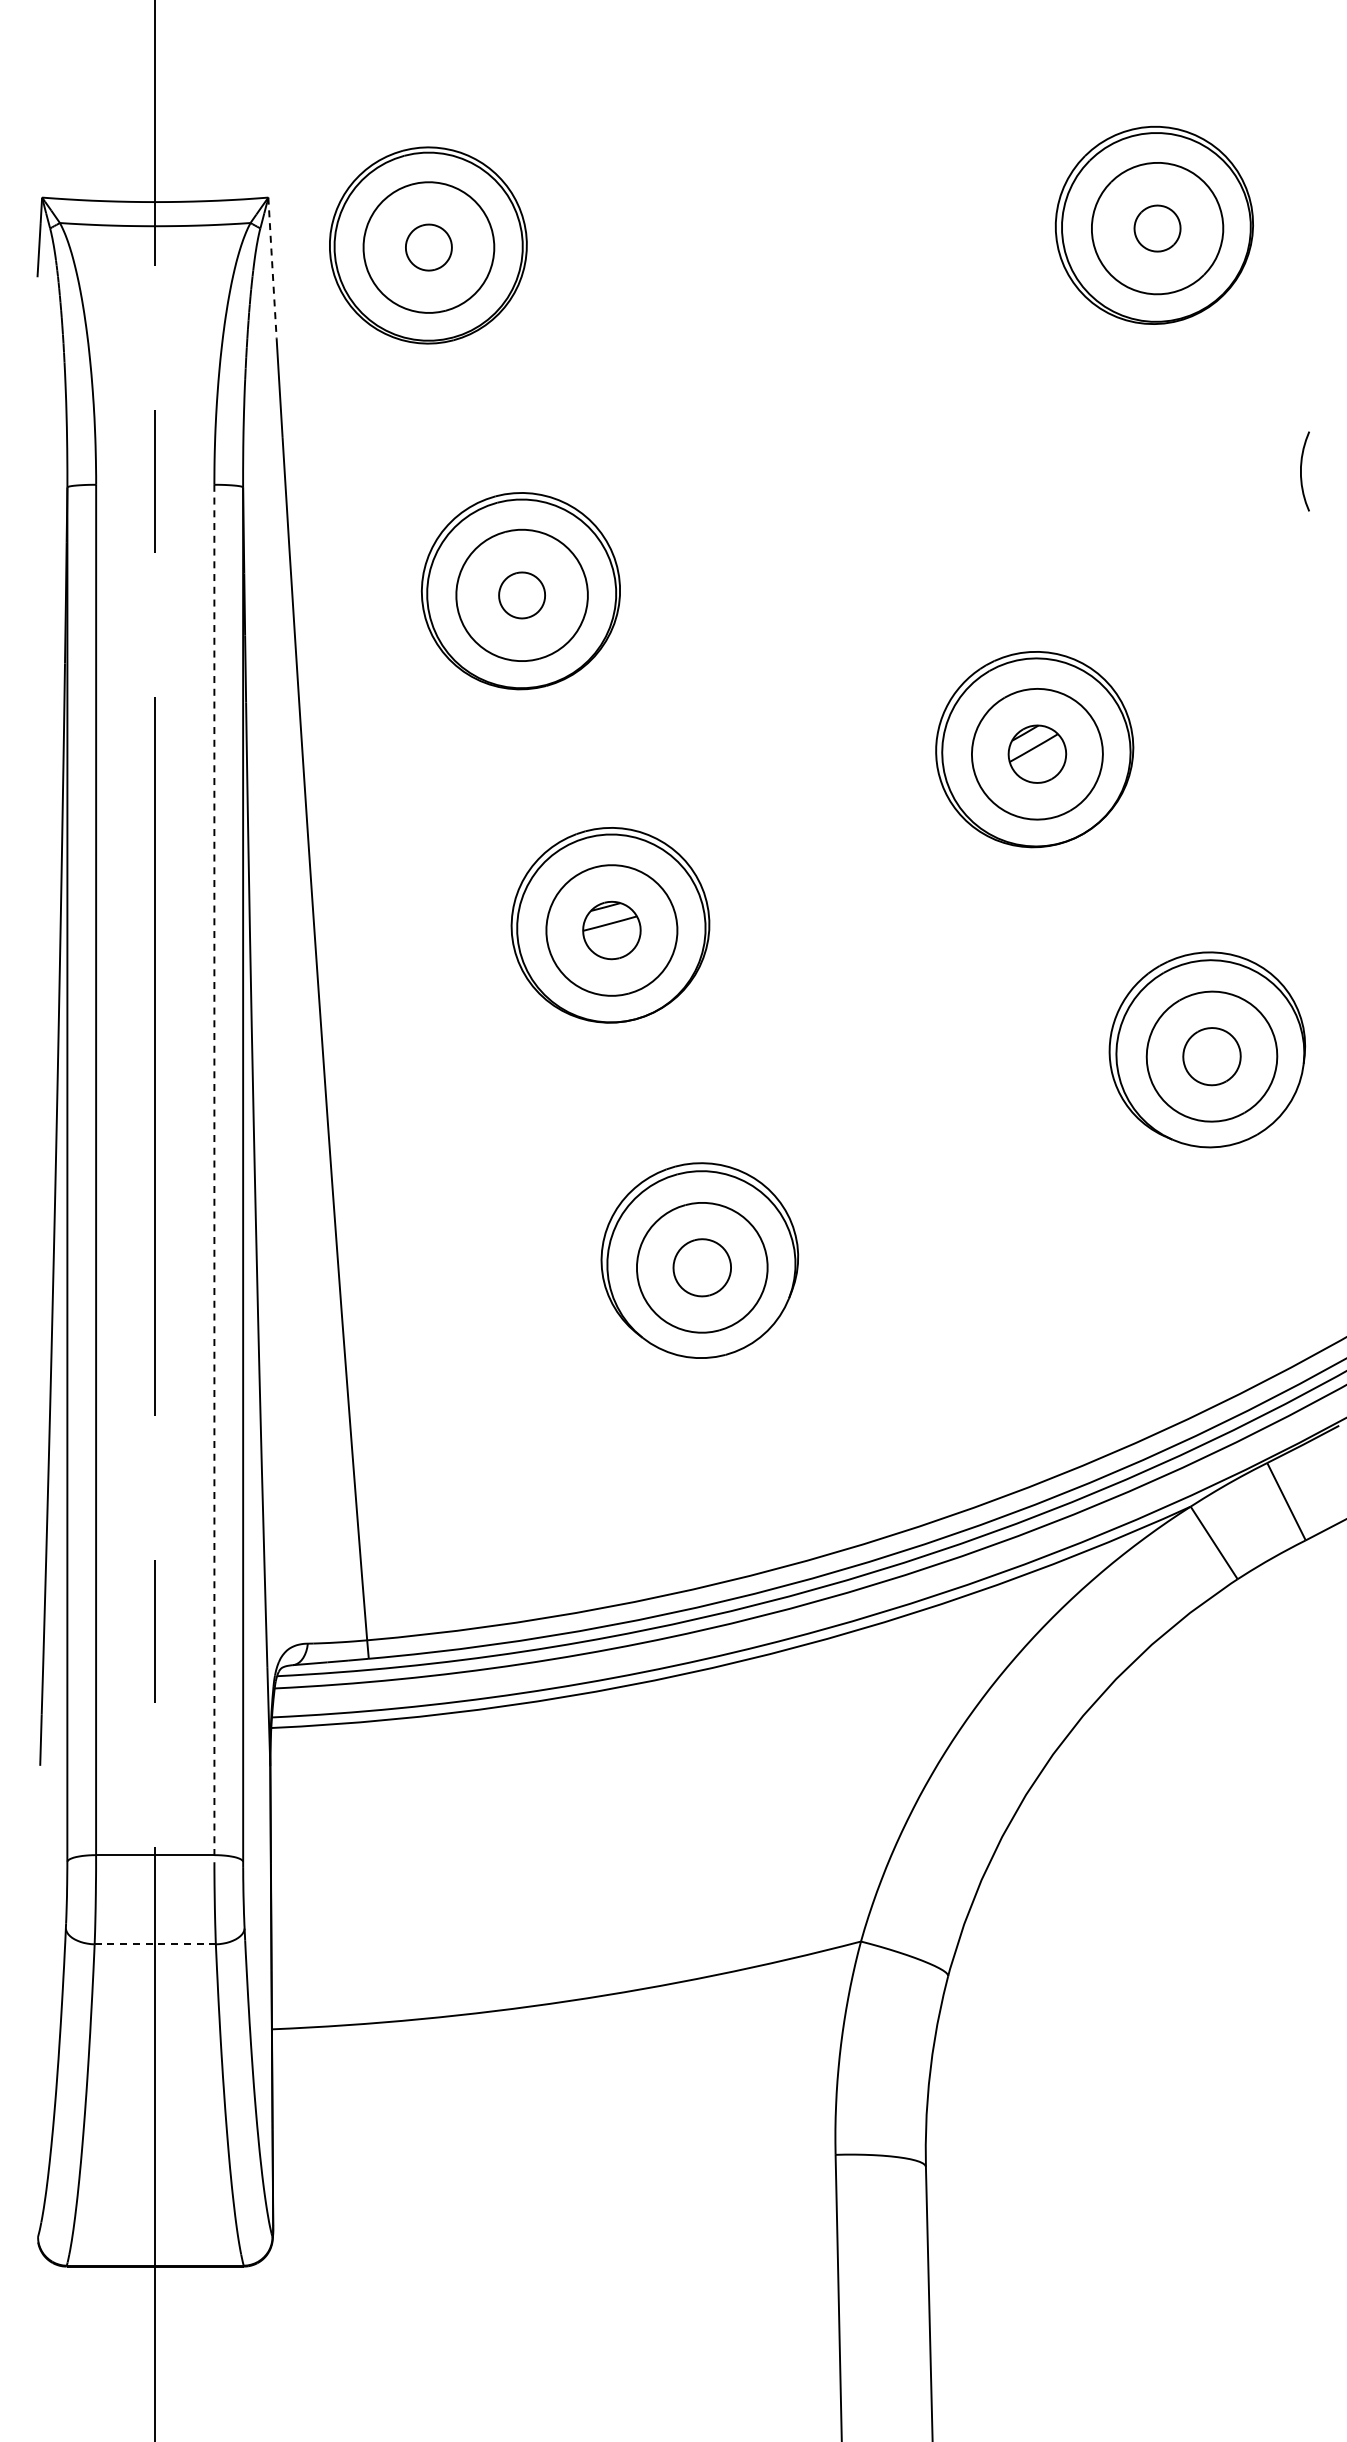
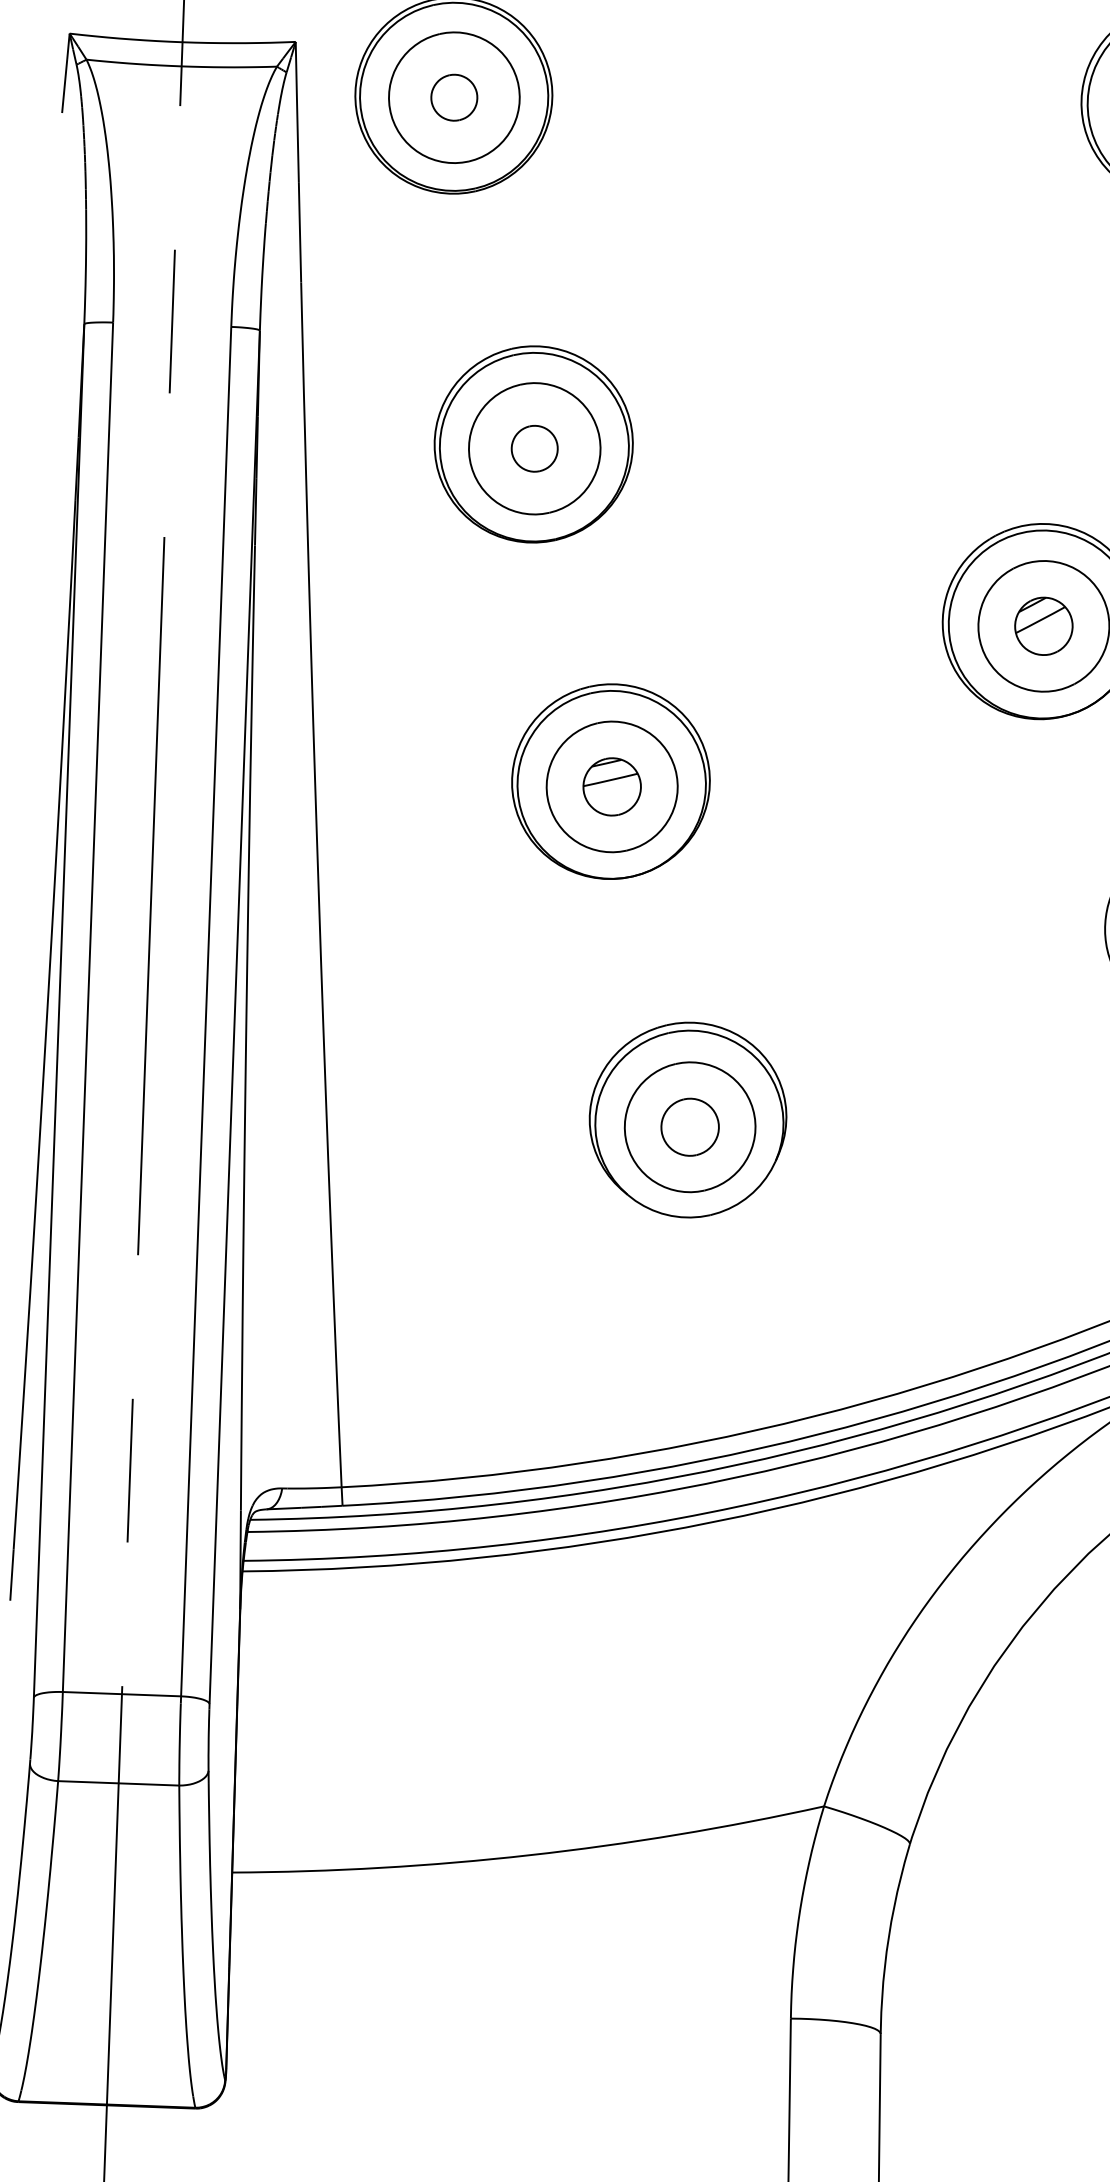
line: (272, 266) -> (297, 110), dashed -> solid
line: (214, 1173) -> (206, 1015), dashed -> solid
line: (155, 1944) -> (118, 1783), dashed -> solid

